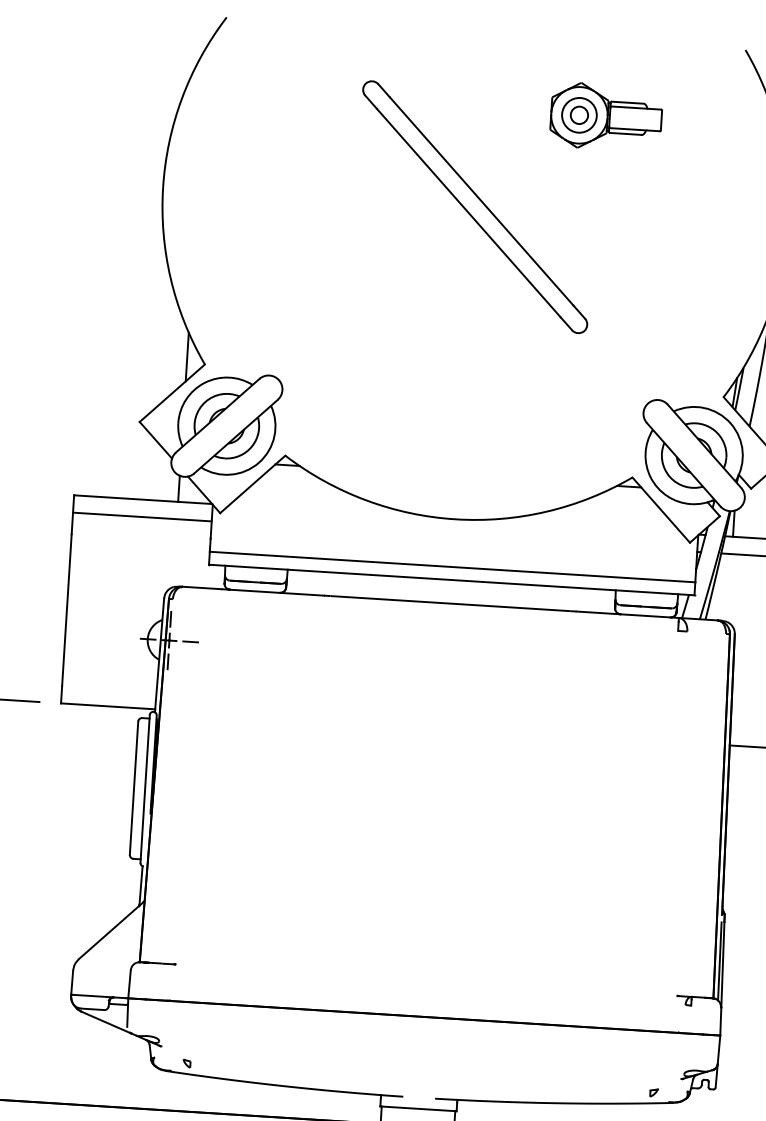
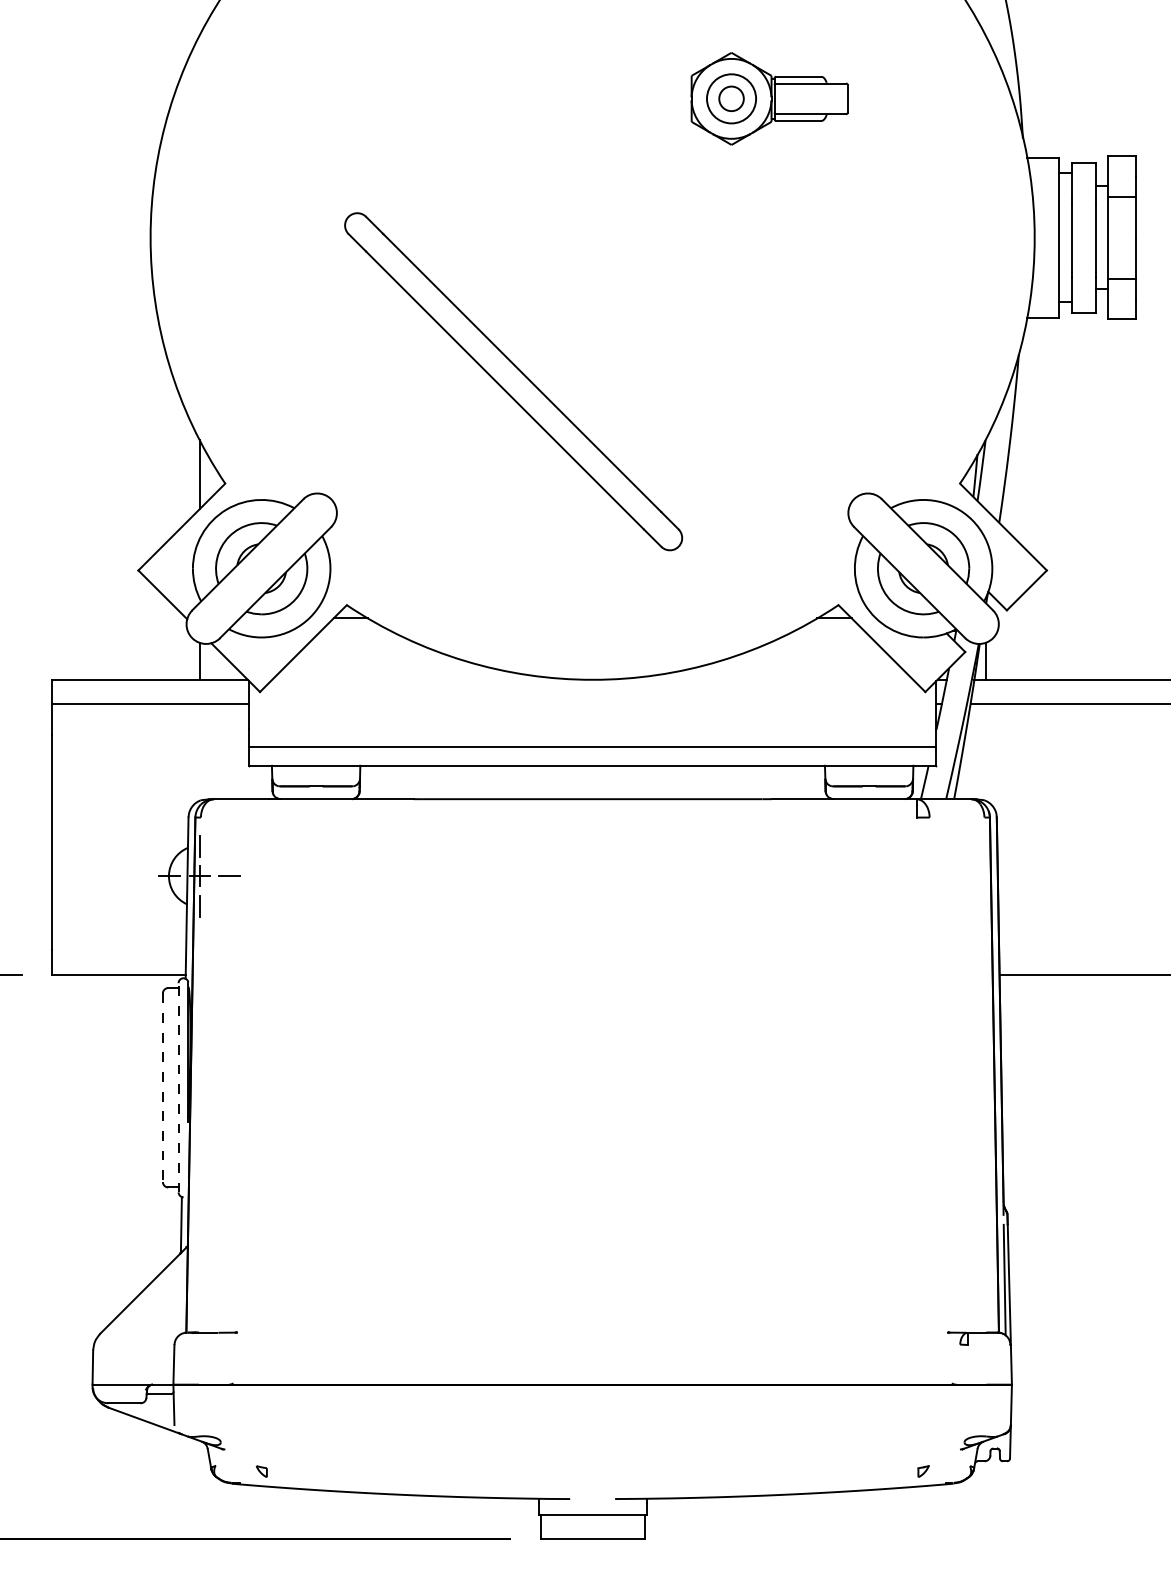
part: (475, 207) -> (513, 381), moved
line: (133, 788) -> (162, 1088), solid -> dashed
line: (145, 788) -> (178, 1087), solid -> dashed

